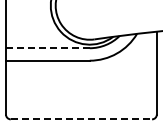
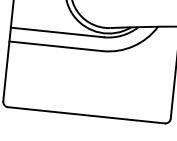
line: (47, 48) -> (56, 32), dashed -> solid
line: (81, 119) -> (86, 115), dashed -> solid

